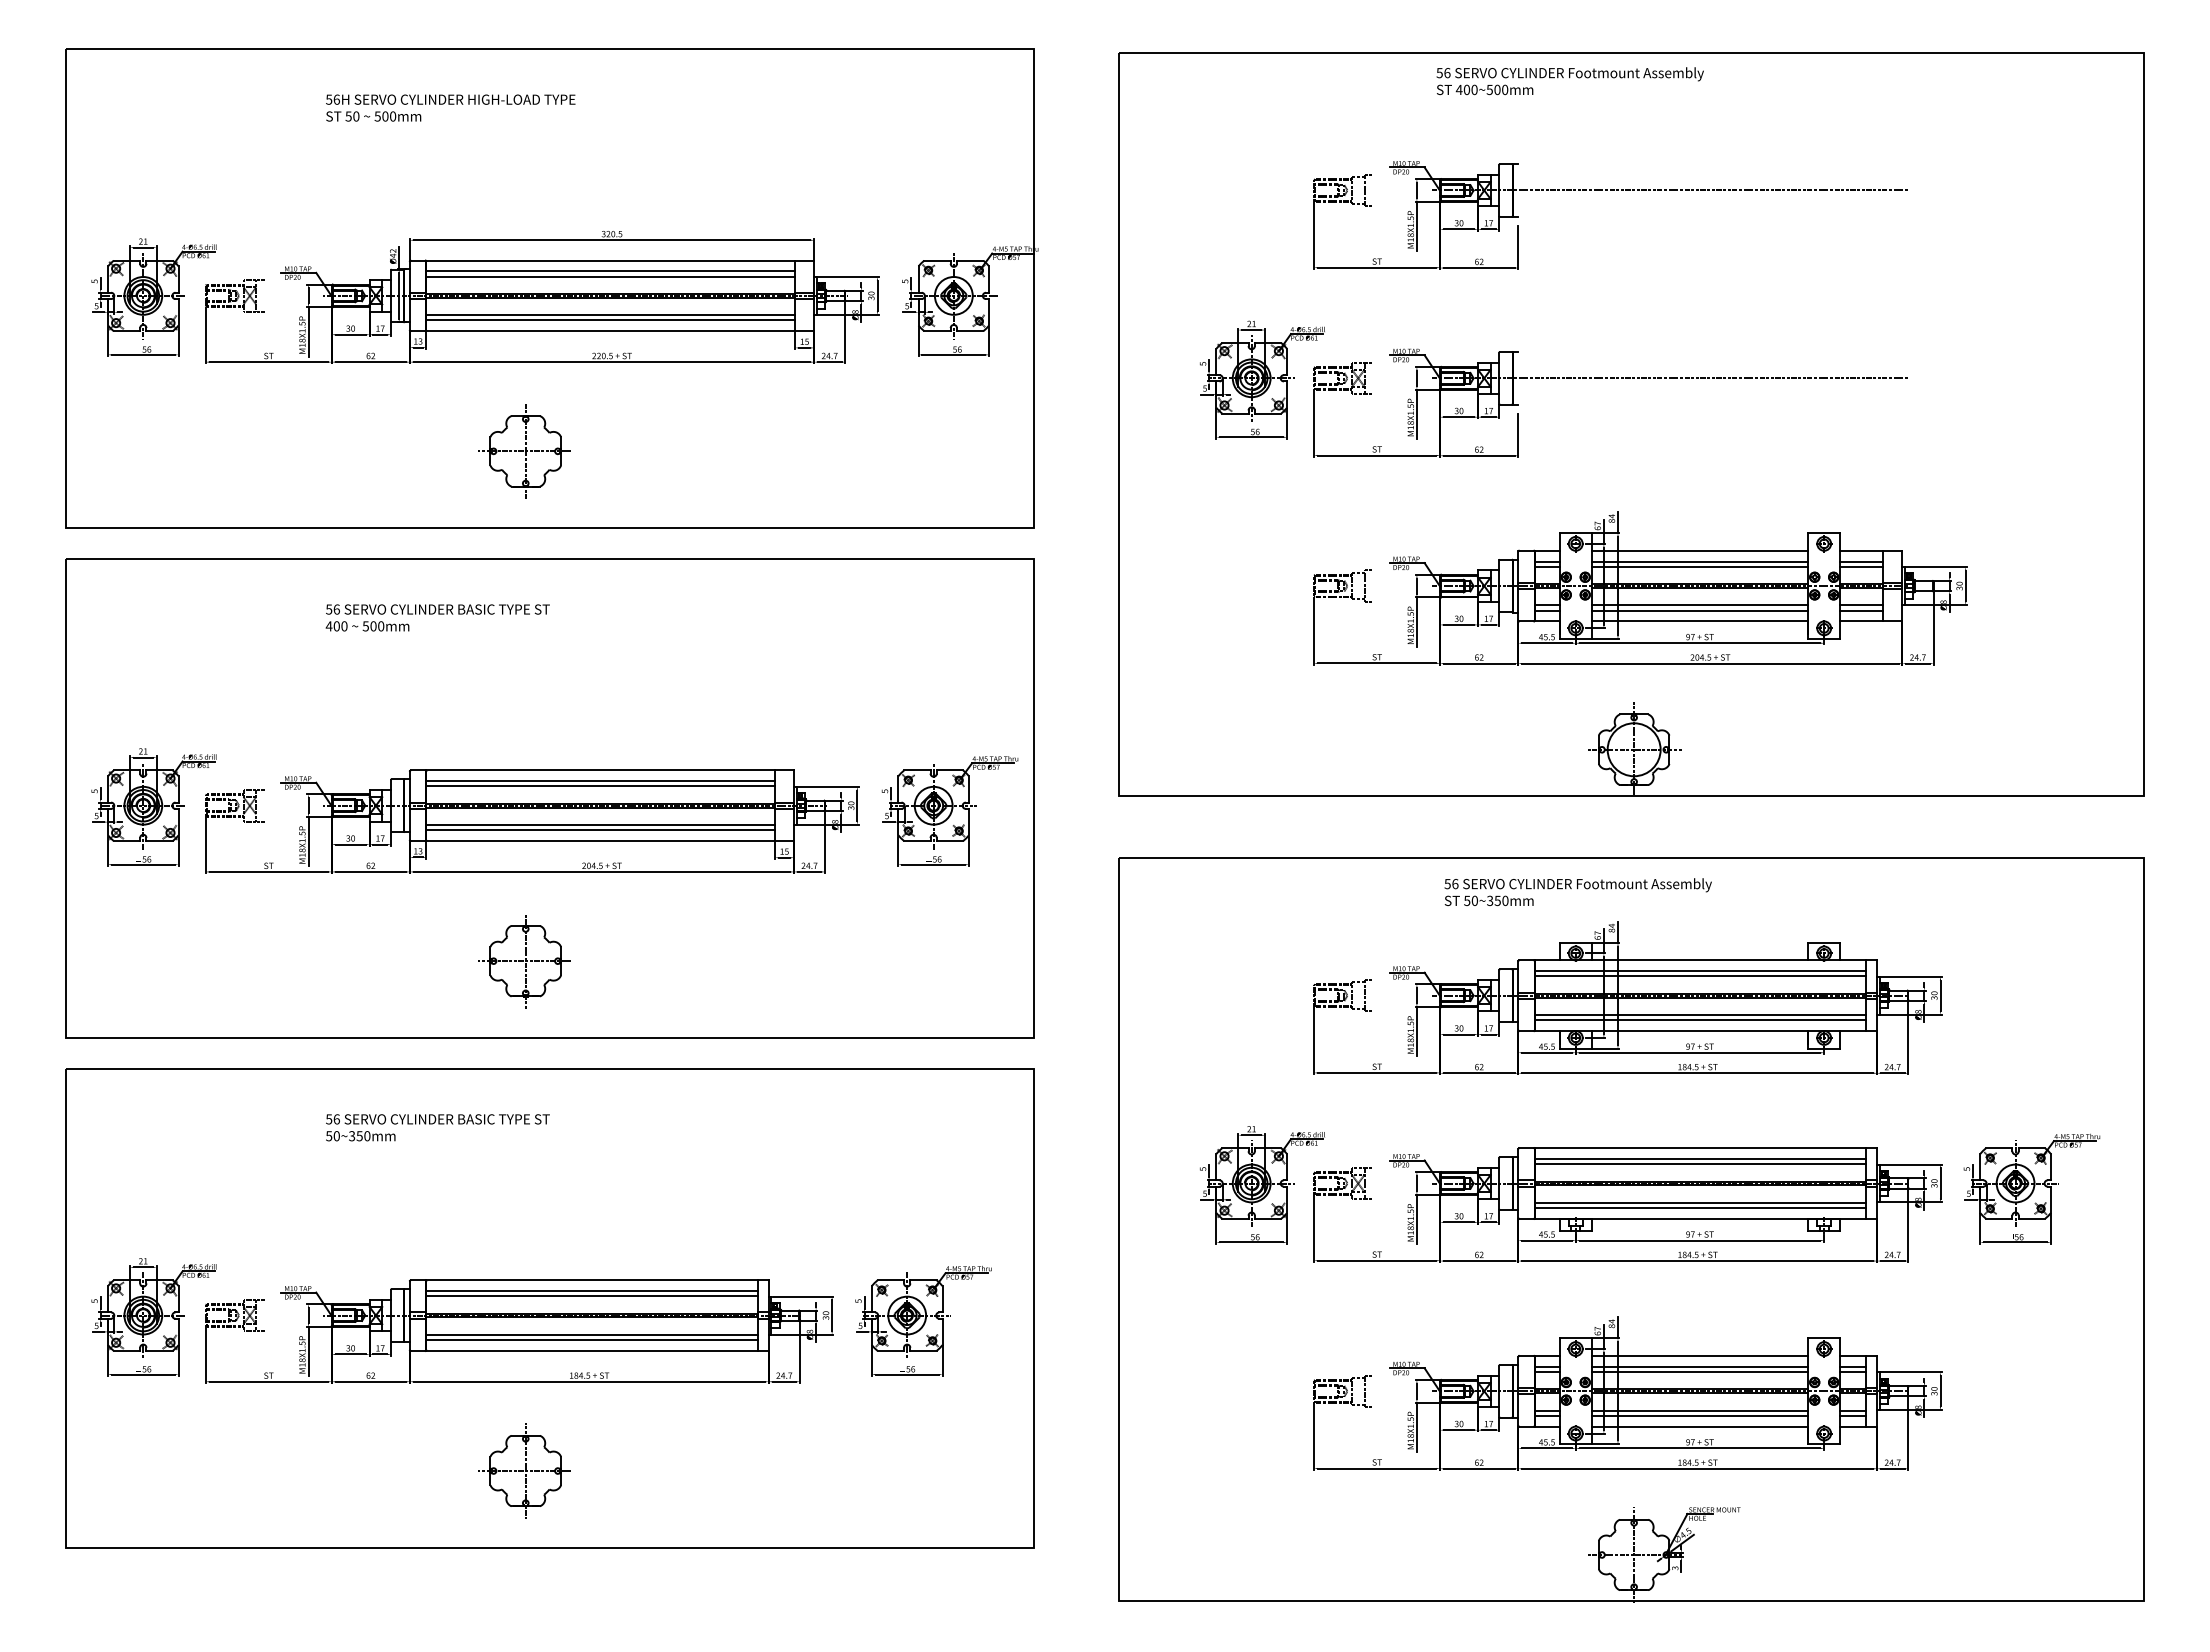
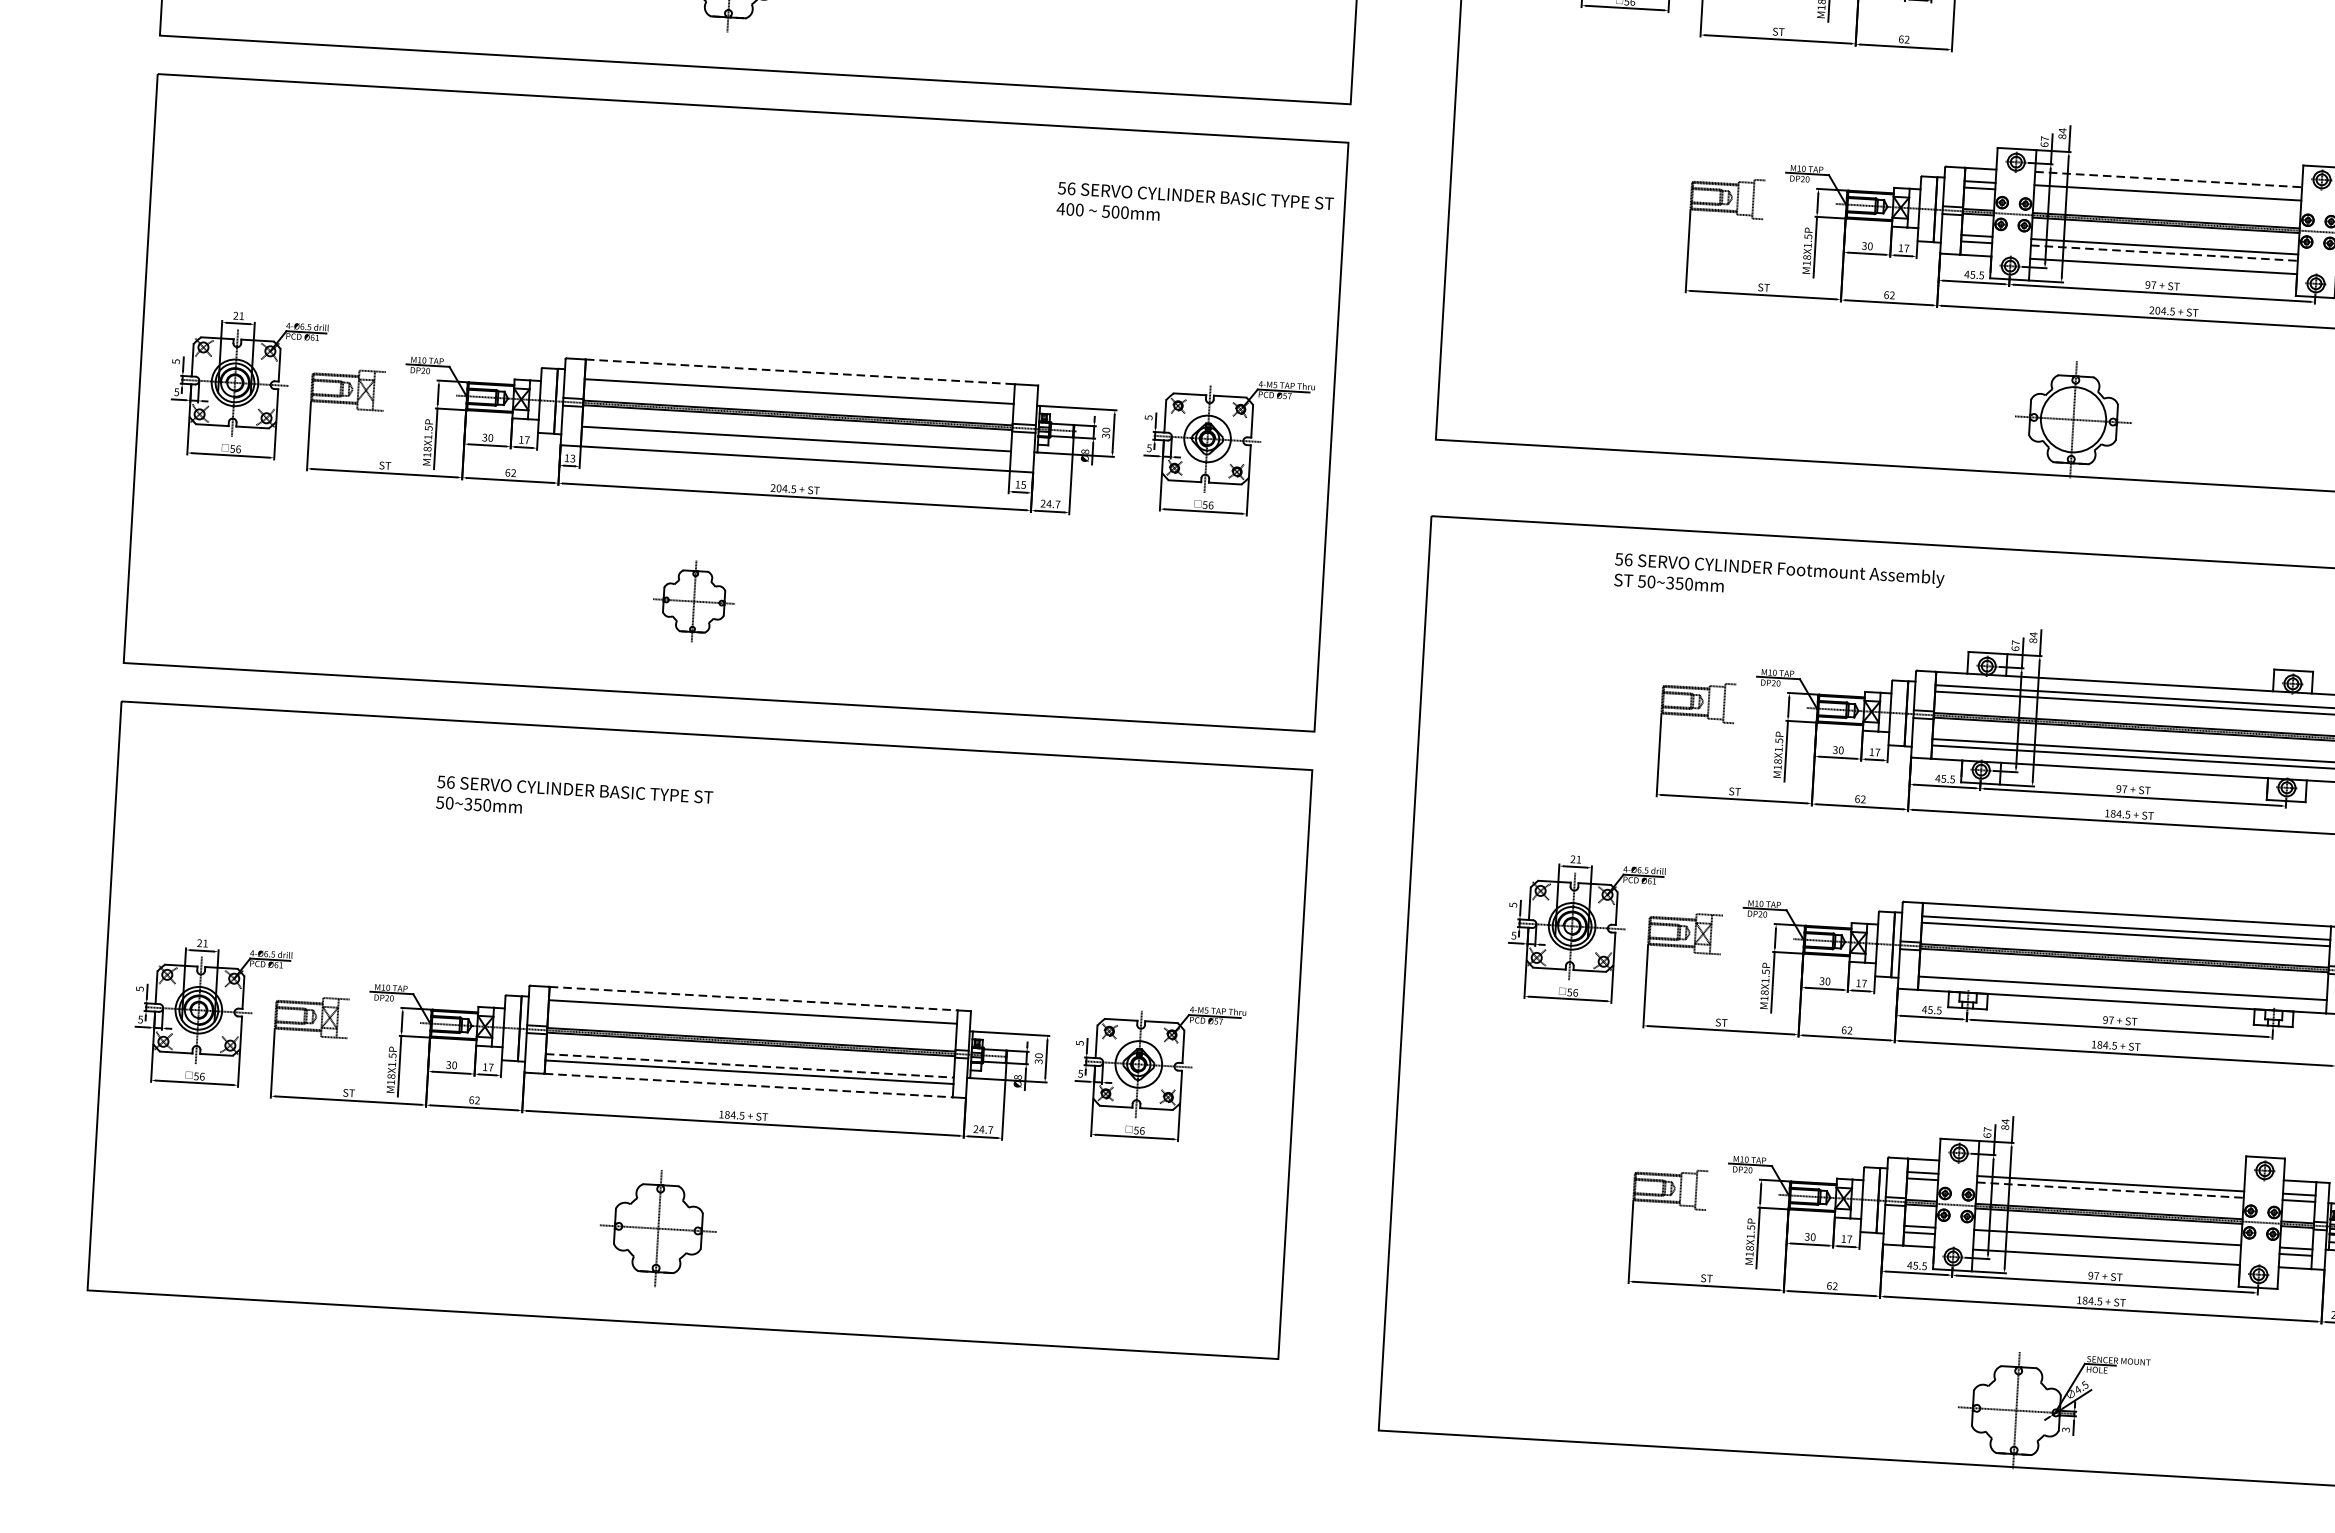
line: (1700, 550) -> (2169, 179), solid -> dashed
line: (1699, 566) -> (2166, 198), removed
line: (1700, 610) -> (2165, 253), solid -> dashed
text: (437, 617) -> (1194, 205), moved
line: (601, 770) -> (801, 371), solid -> dashed
line: (600, 781) -> (799, 385), removed
line: (600, 830) -> (795, 445), removed
text: (1577, 892) -> (1778, 578), moved
part: (524, 961) -> (693, 601), size x0.7
line: (1700, 1202) -> (2123, 981), removed
line: (592, 1280) -> (754, 998), solid -> dashed
line: (592, 1296) -> (752, 1018), removed
line: (592, 1334) -> (750, 1065), solid -> dashed
line: (592, 1350) -> (749, 1085), solid -> dashed
line: (1699, 1356) -> (2110, 1171), removed
line: (1700, 1372) -> (2110, 1190), solid -> dashed
line: (1699, 1415) -> (2106, 1243), removed

